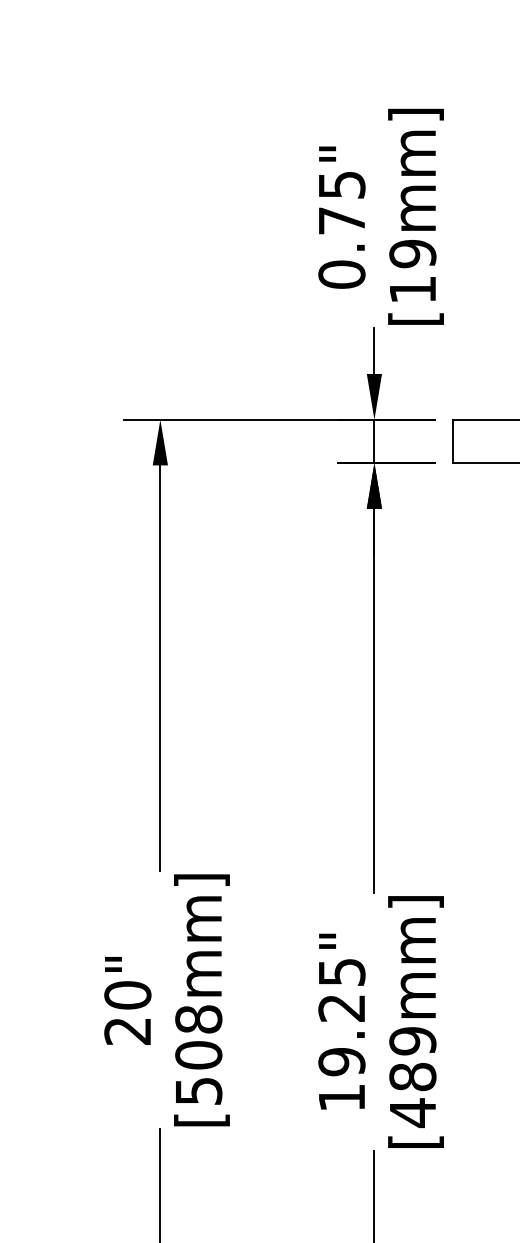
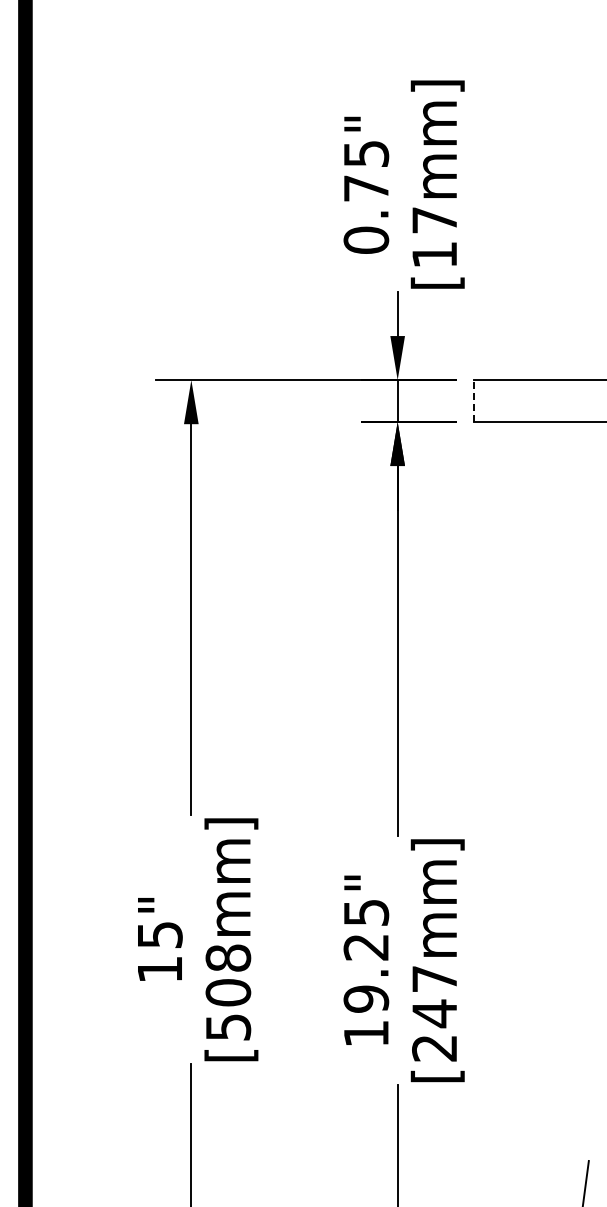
text: (412, 254) -> (434, 220), [19mm] -> [17mm]
line: (453, 441) -> (473, 401), solid -> dashed
text: (127, 1012) -> (159, 951), 20" -> 15"
text: (412, 1076) -> (434, 1013), [489mm] -> [247mm]

